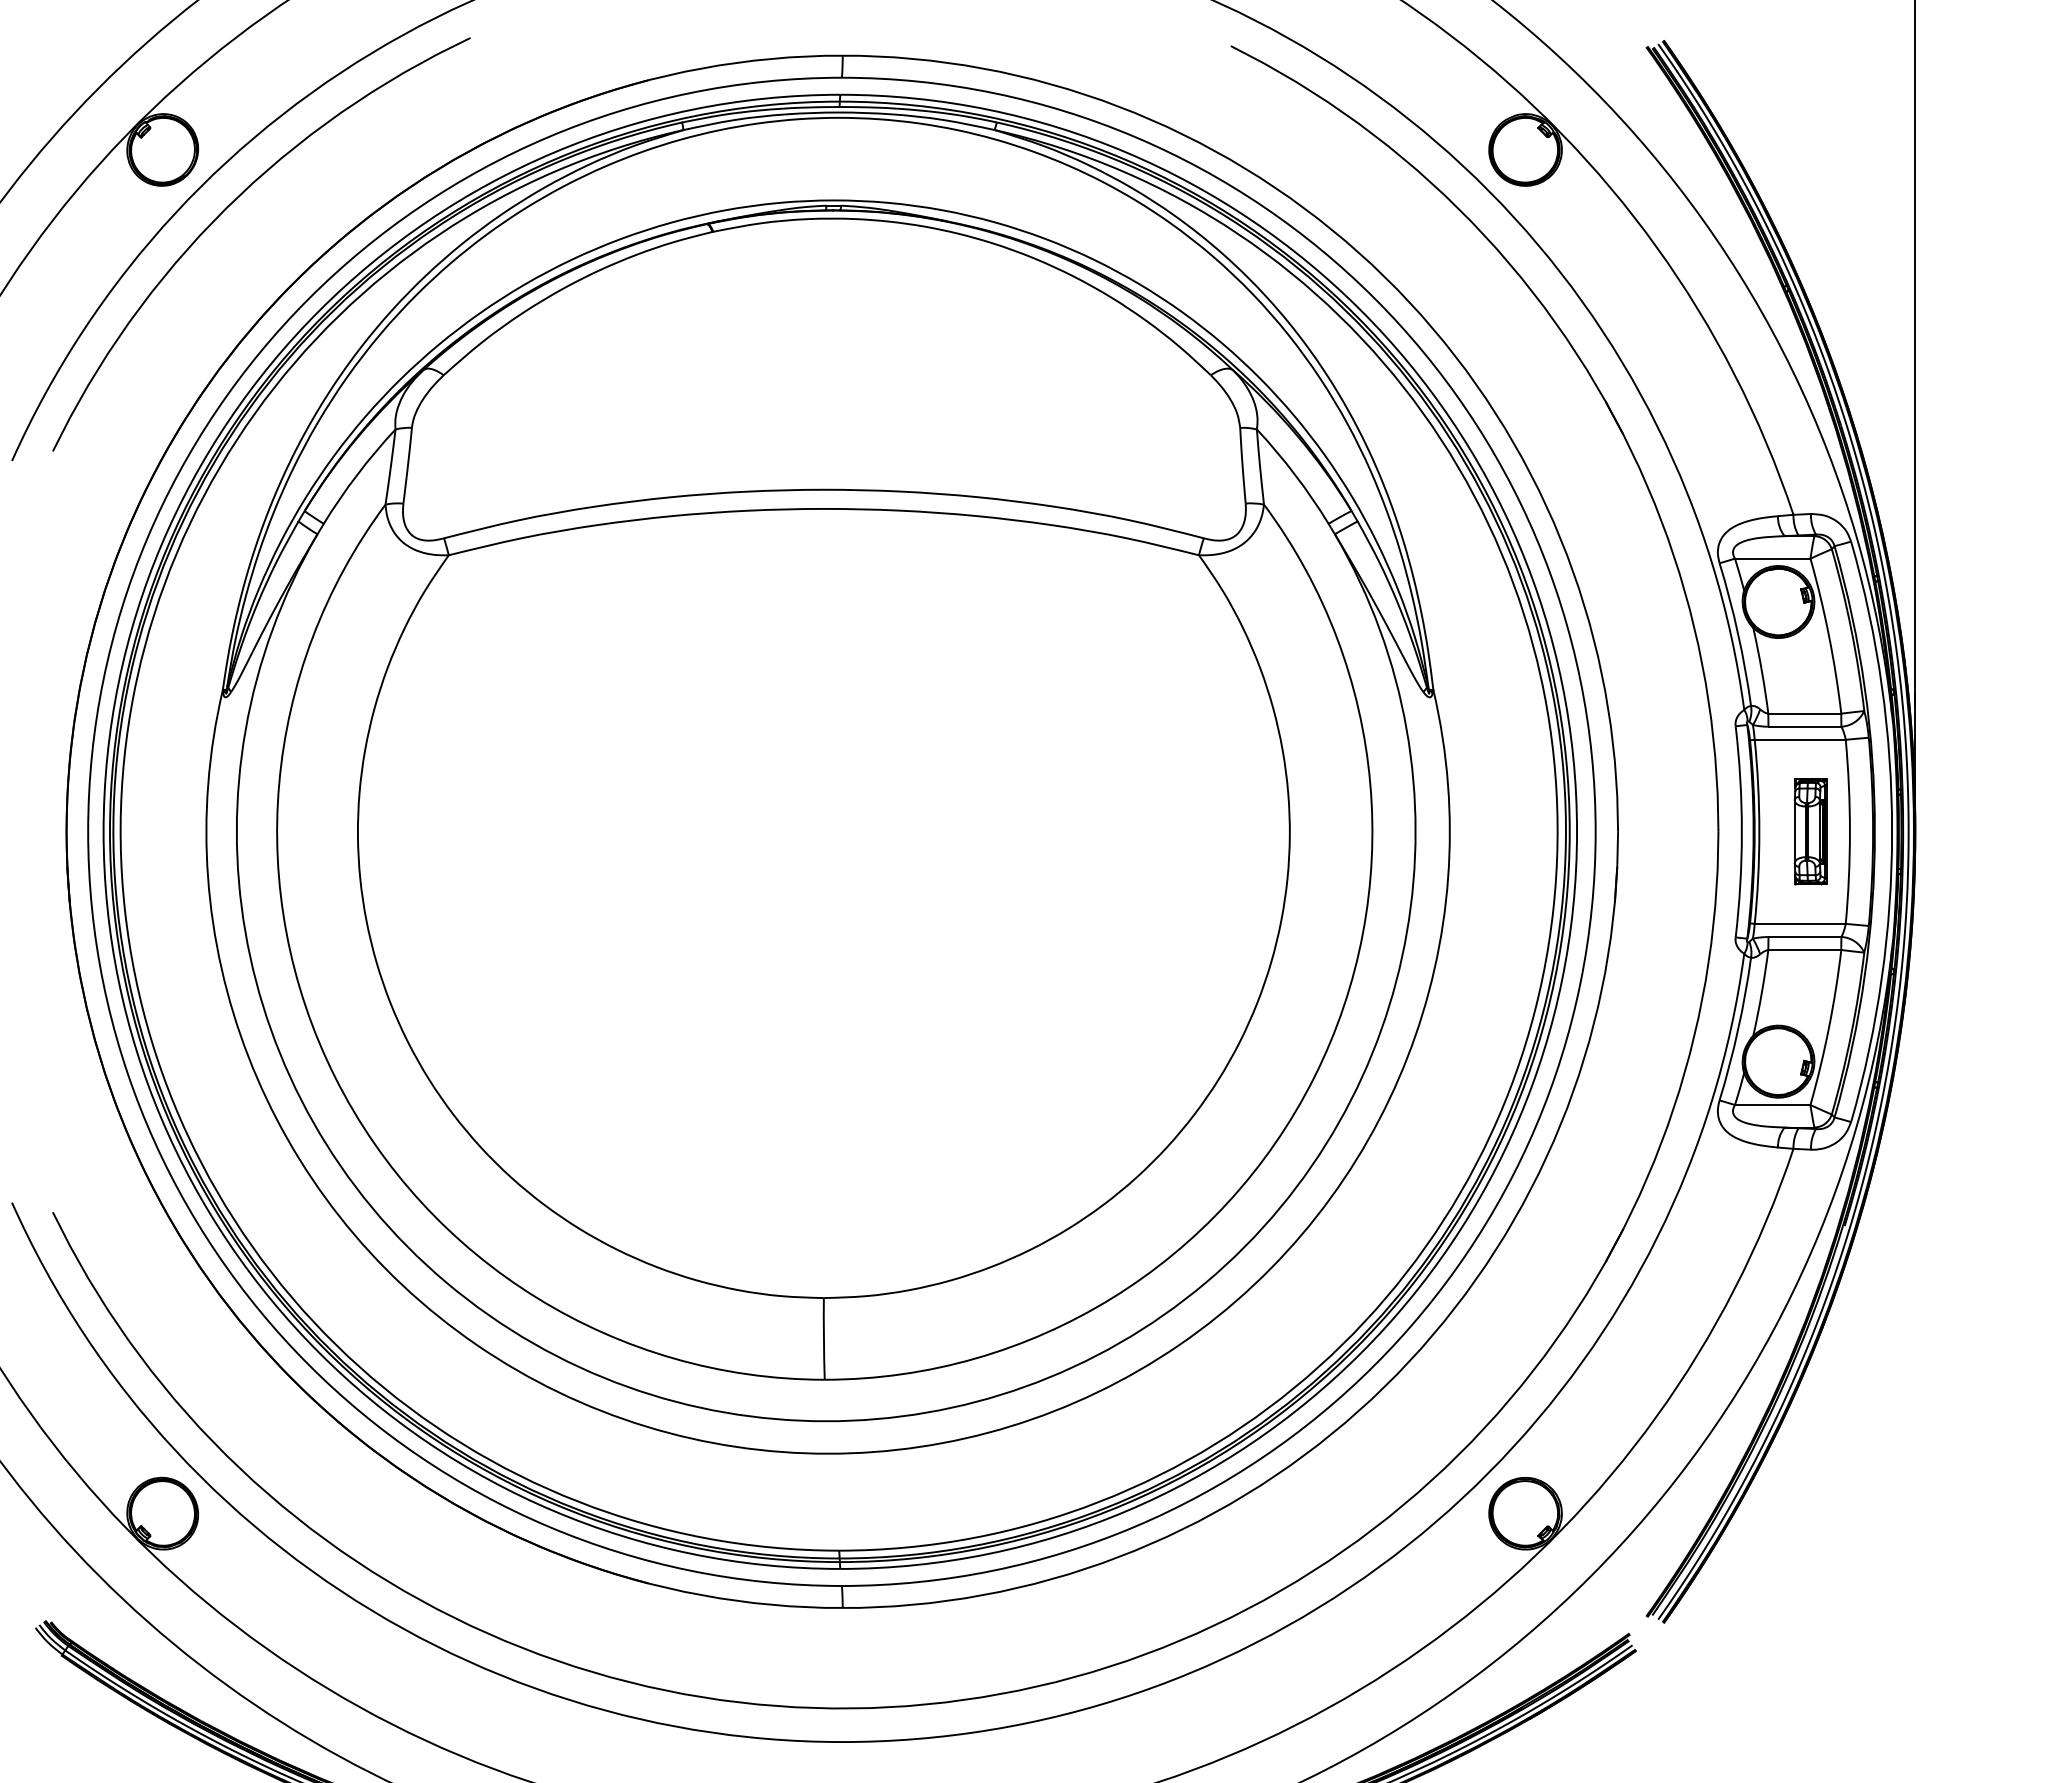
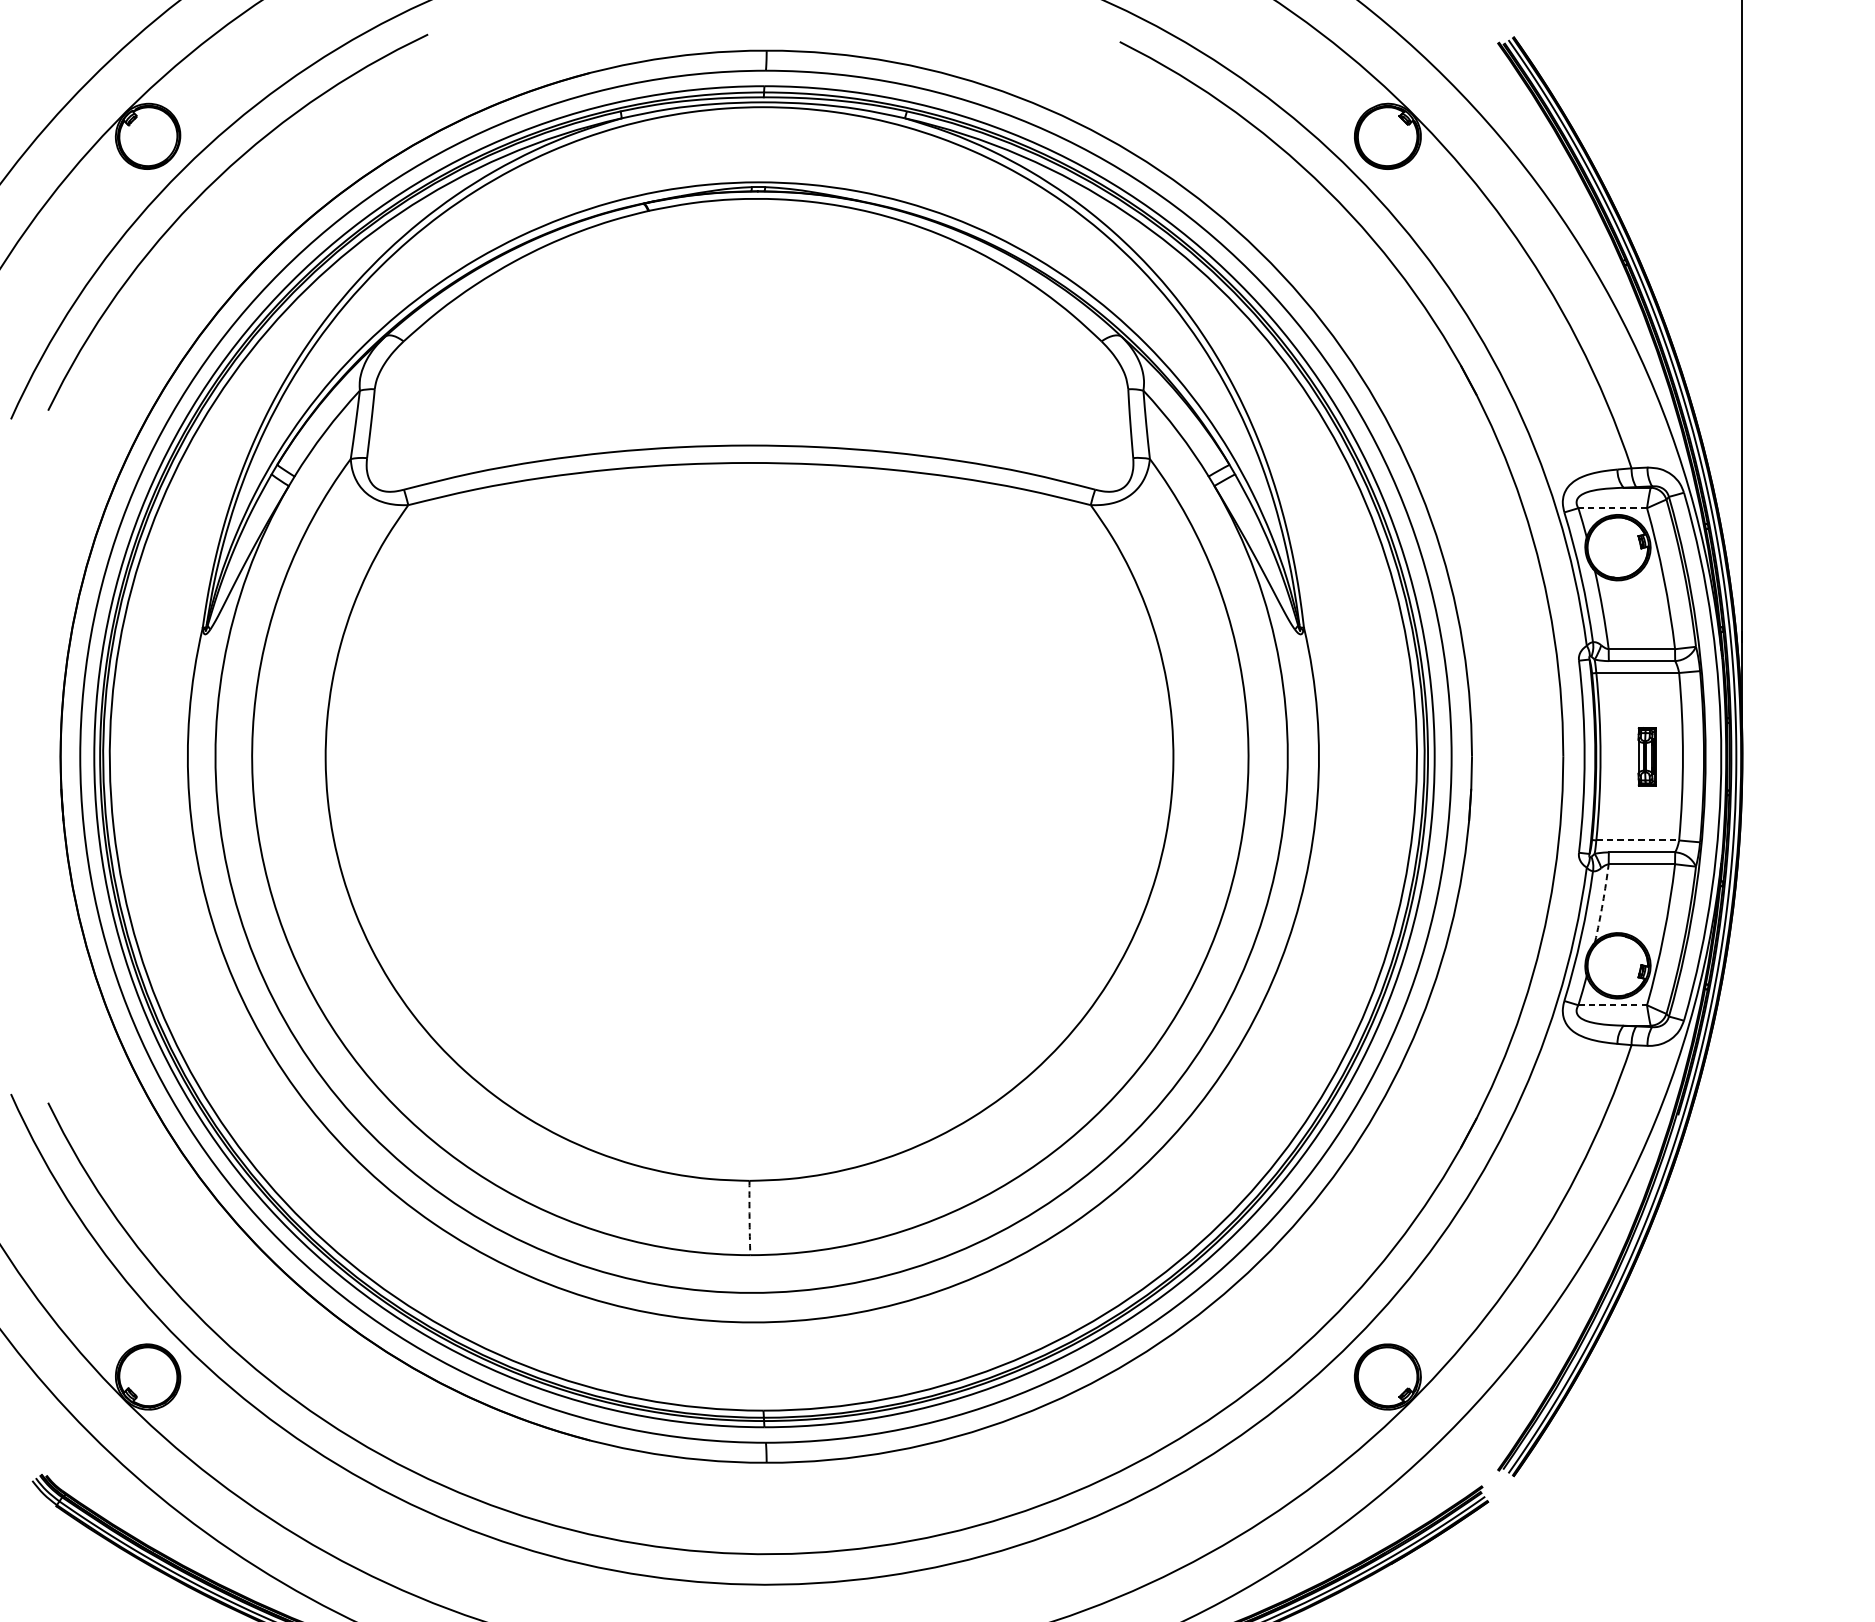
line: (1772, 558) -> (1612, 508), solid -> dashed
part: (1810, 831) -> (1647, 756), size x0.6
line: (1800, 923) -> (1637, 840), solid -> dashed
arc: (1761, 993) -> (1602, 903), solid -> dashed
line: (1772, 1105) -> (1612, 1005), solid -> dashed
arc: (823, 1338) -> (749, 1217), solid -> dashed

